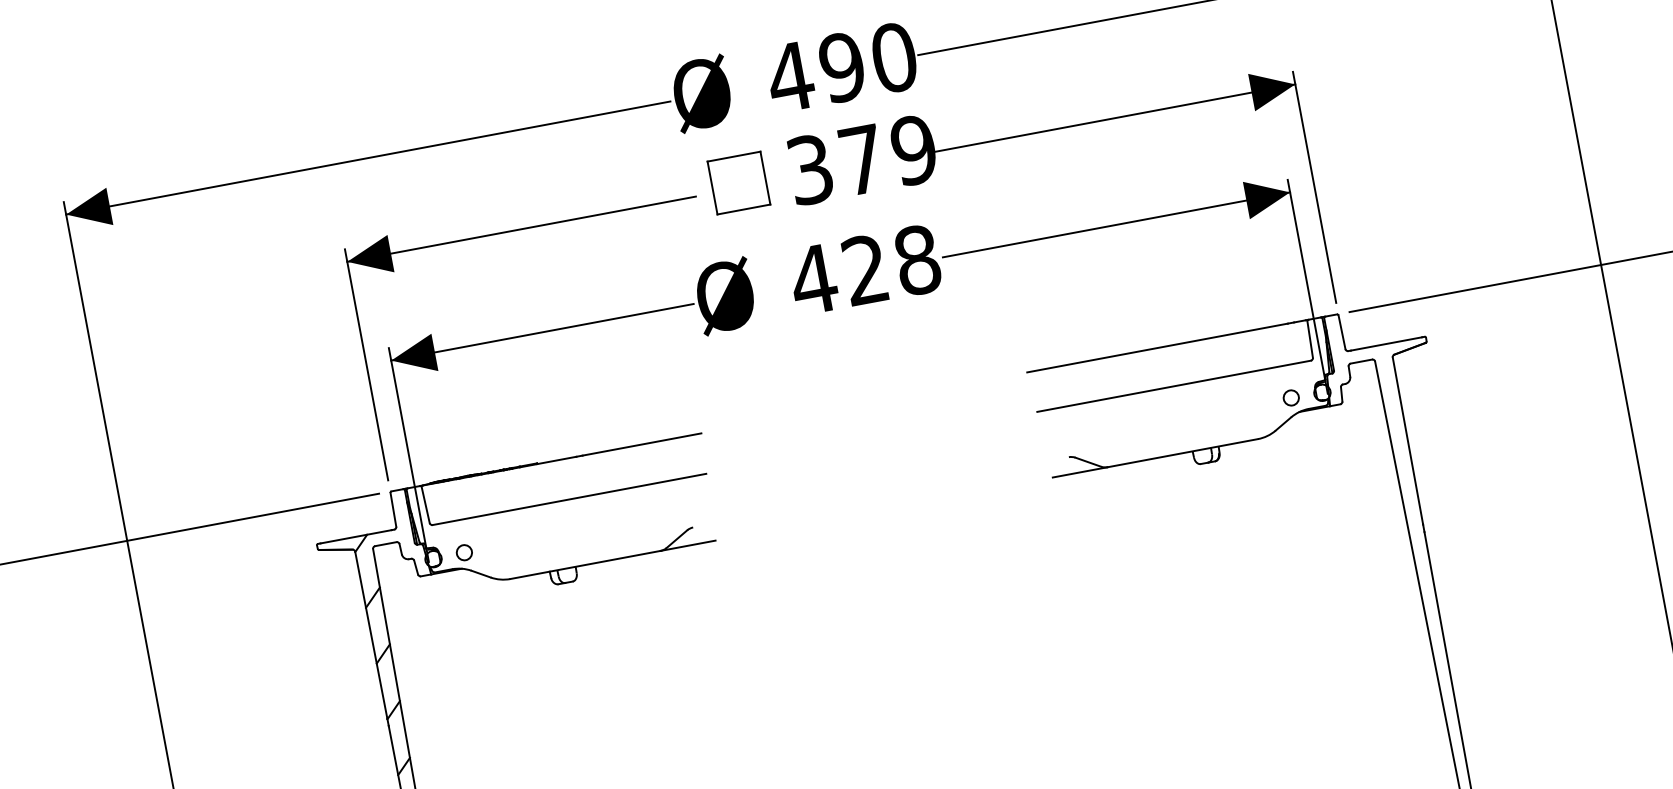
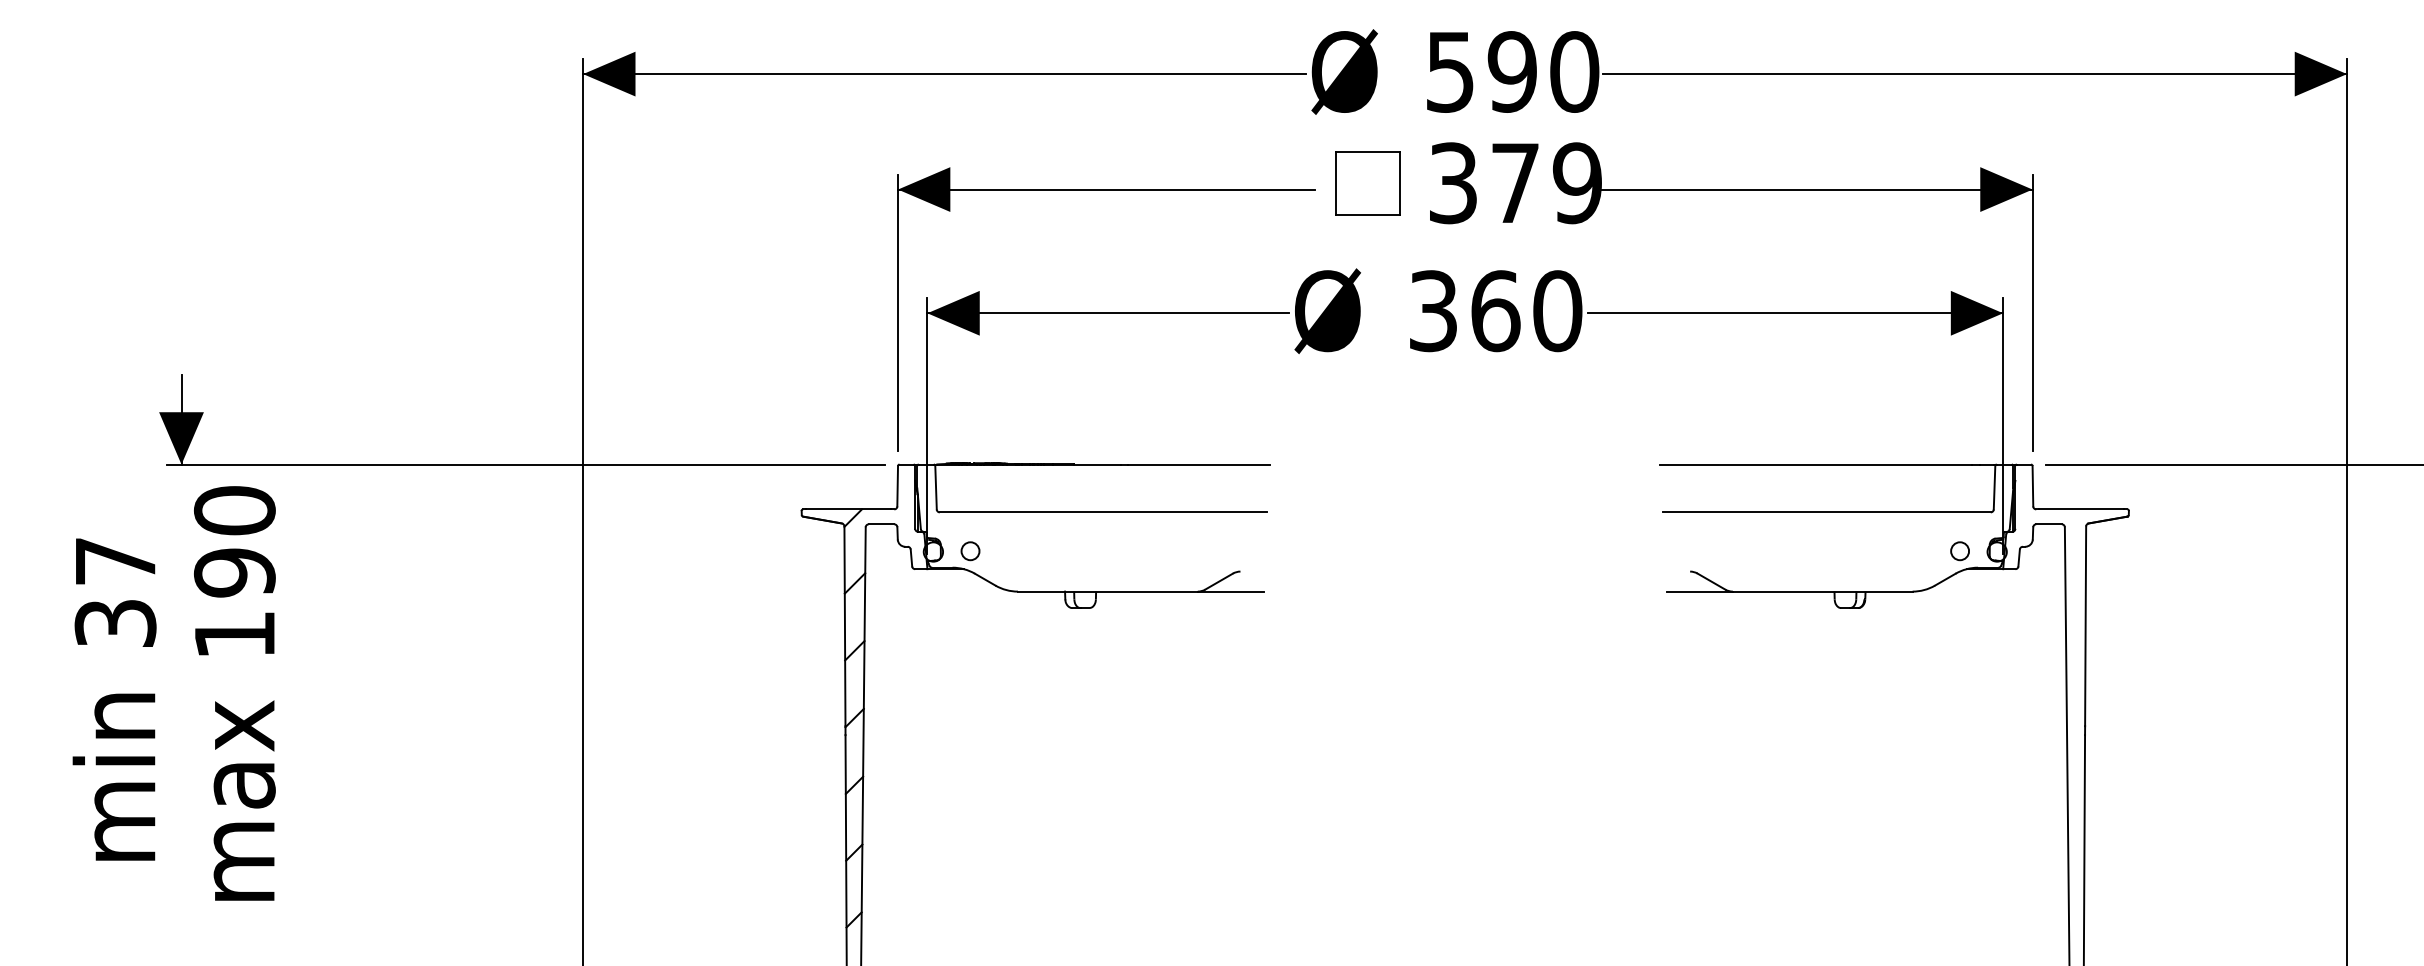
text: (790, 77) -> (1450, 72), 490 -> 590
text: (864, 270) -> (1494, 311), 428 -> 360

